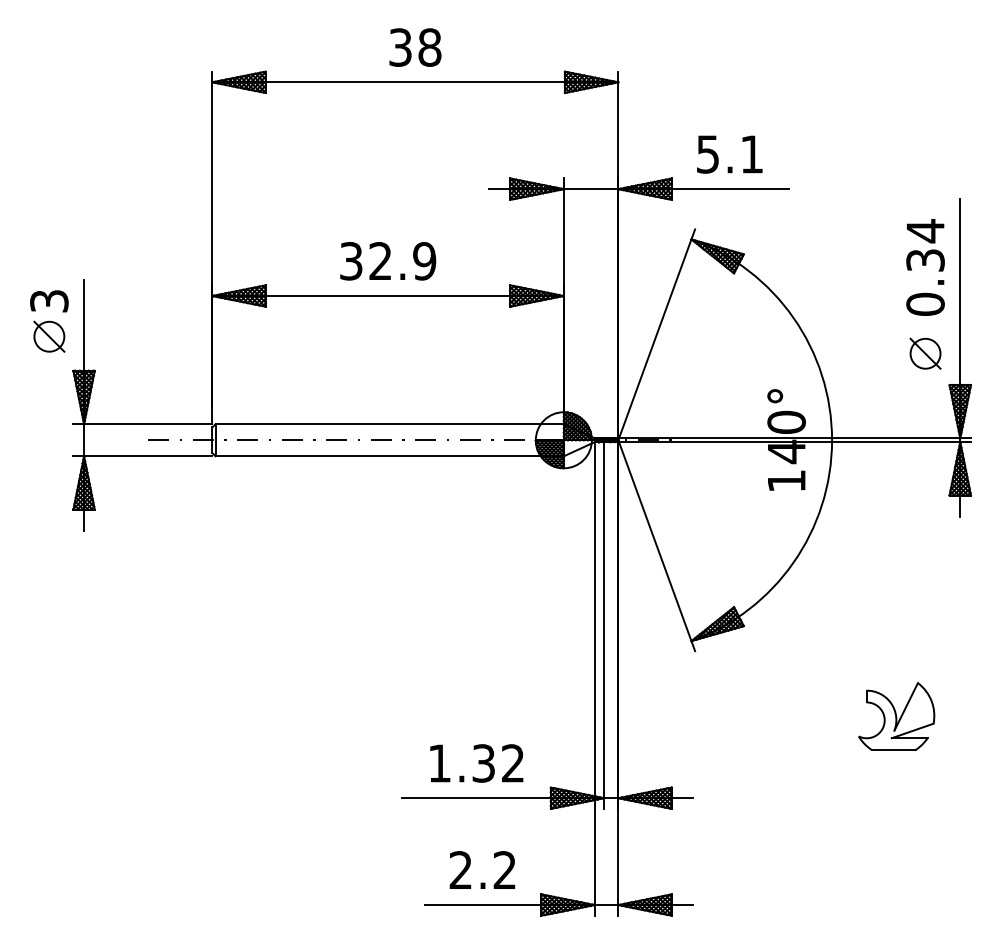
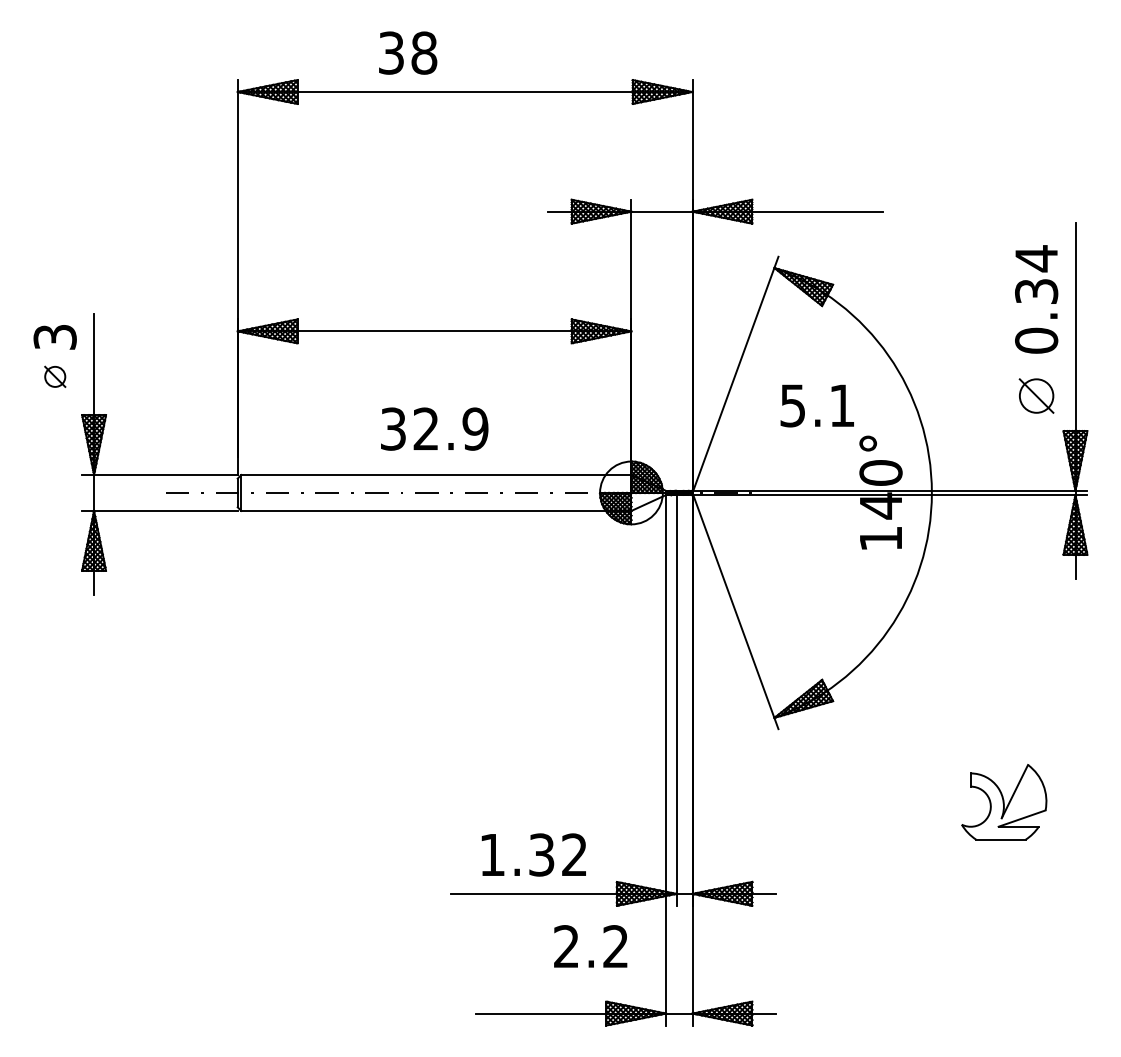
text: (415, 47) -> (408, 53), moved
text: (729, 154) -> (817, 405), moved
text: (388, 261) -> (435, 429), moved
part: (49, 336) -> (55, 376), size x0.6
text: (482, 869) -> (590, 945), moved

